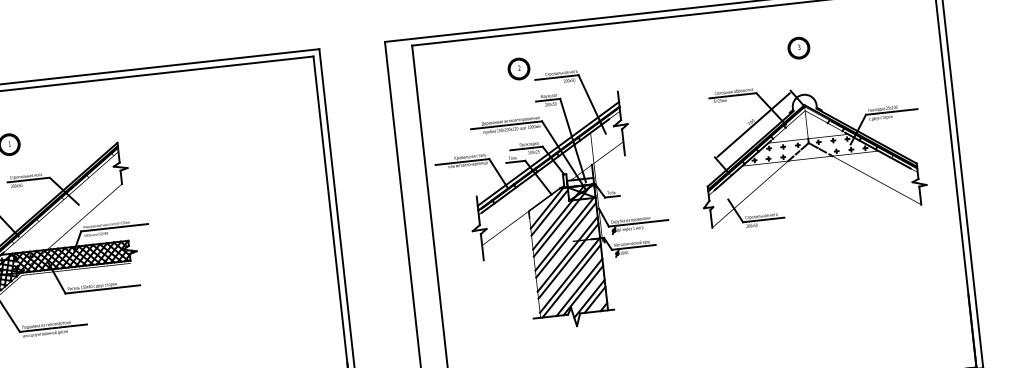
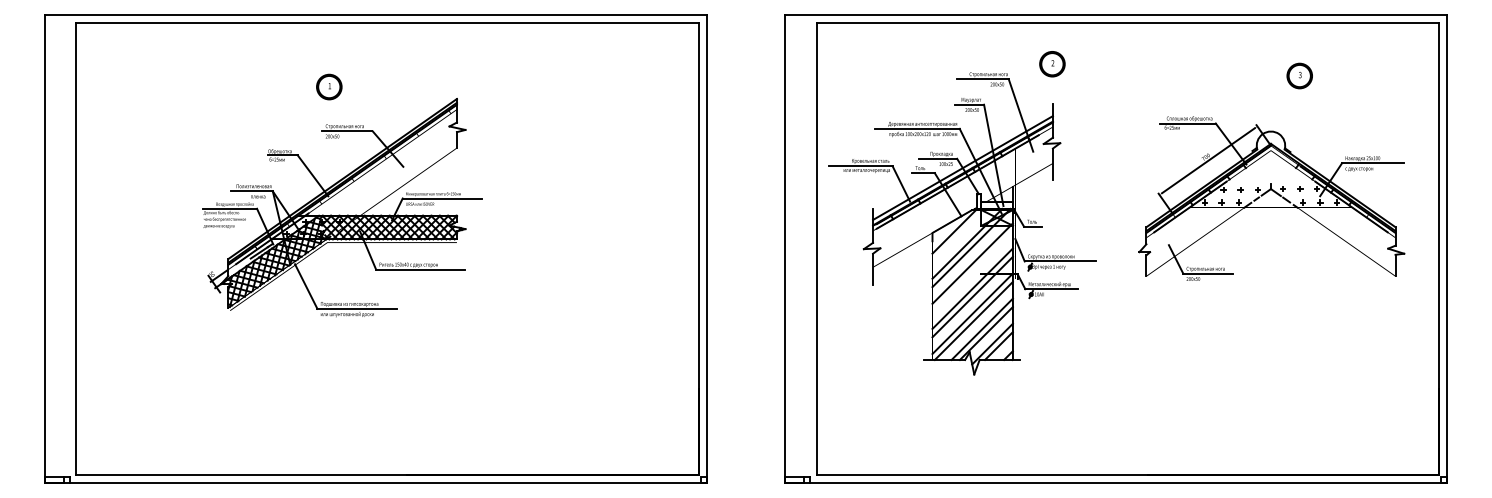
part: (798, 47) -> (1299, 75), moved
part: (519, 69) -> (1052, 64), moved
line: (549, 212) -> (956, 237), removed
line: (565, 239) -> (972, 271), removed

